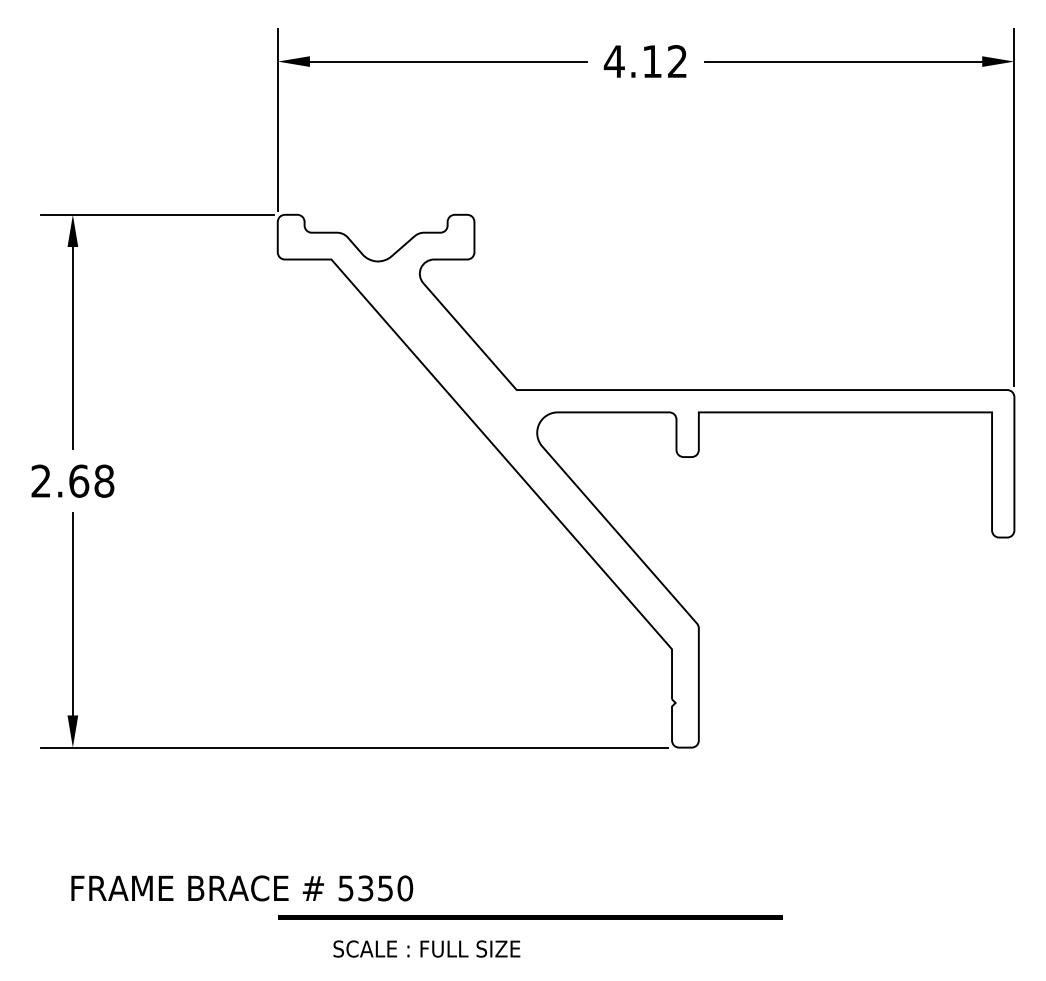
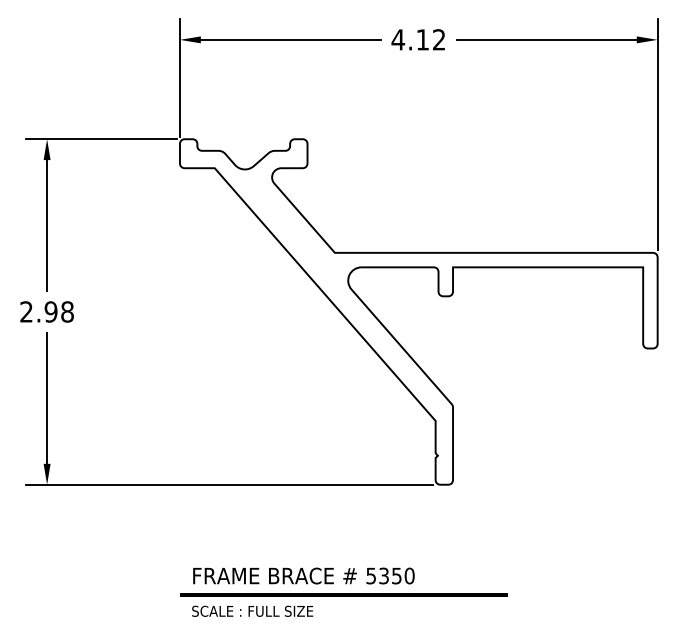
text: (78, 480) -> (50, 311), 2.68 -> 2.98
text: (241, 887) -> (303, 575), moved
text: (426, 947) -> (252, 610), moved

